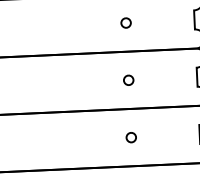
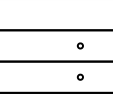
part: (124, 22) -> (79, 14), removed

